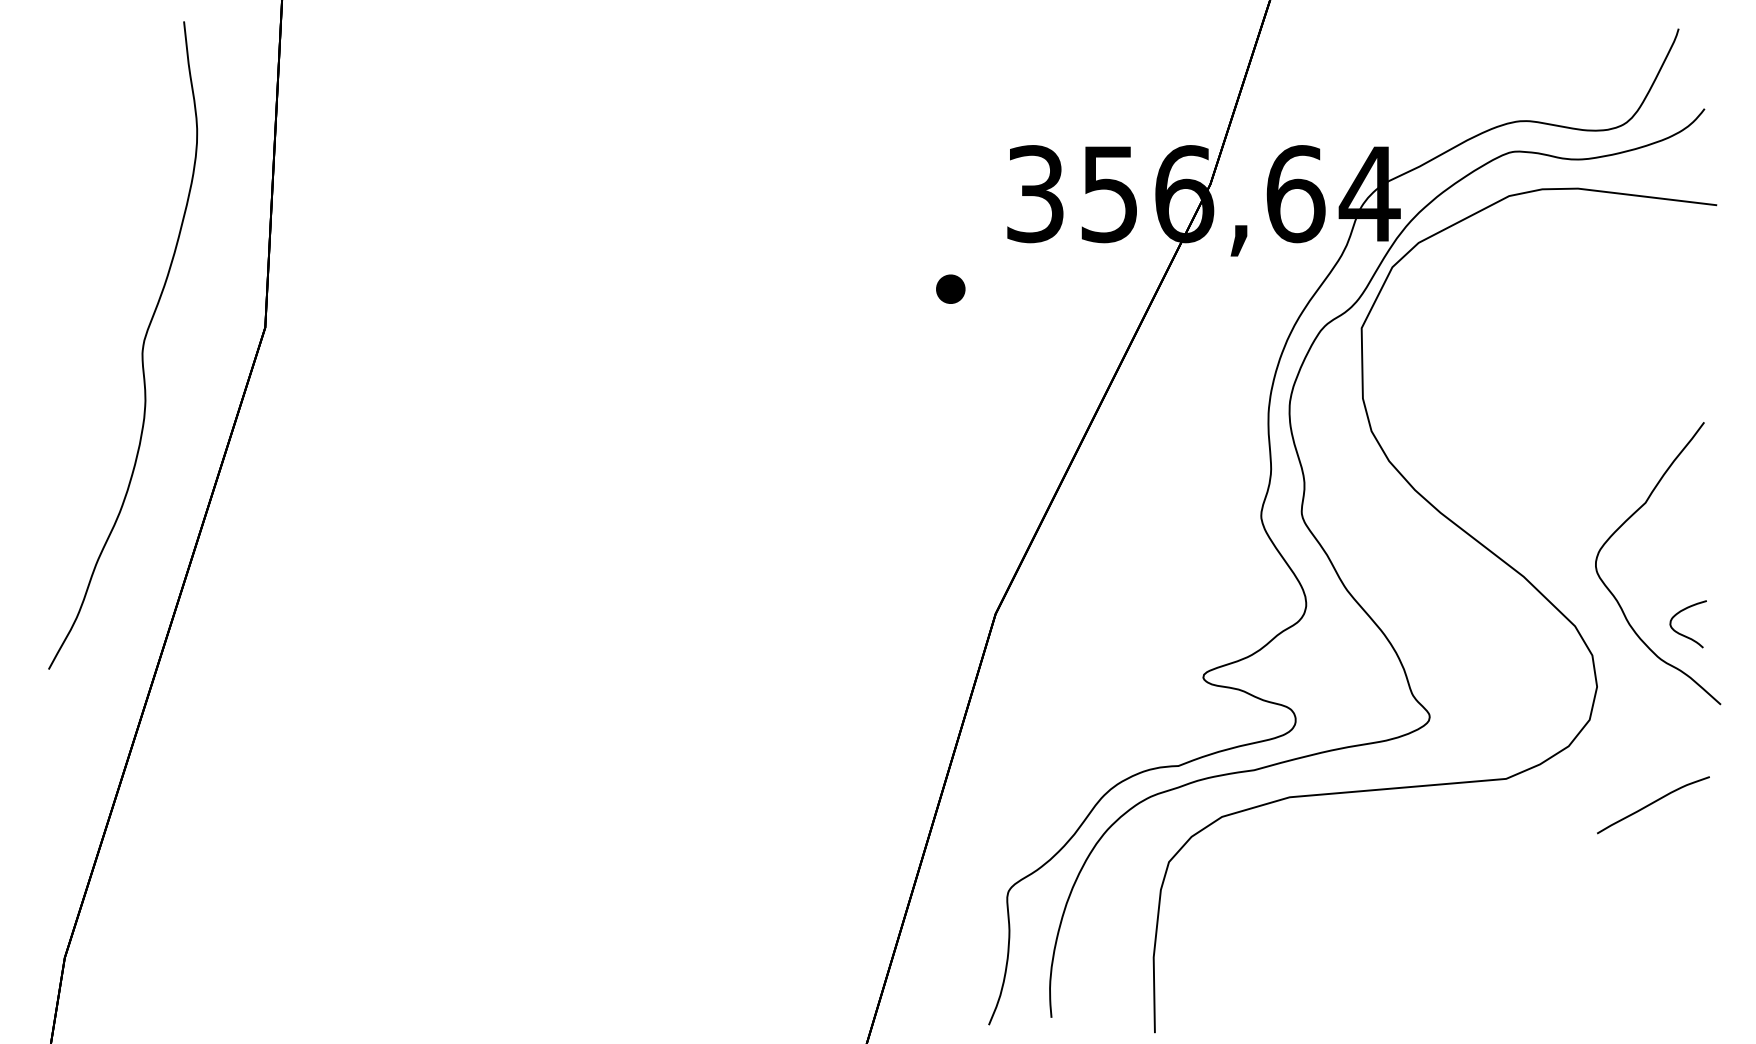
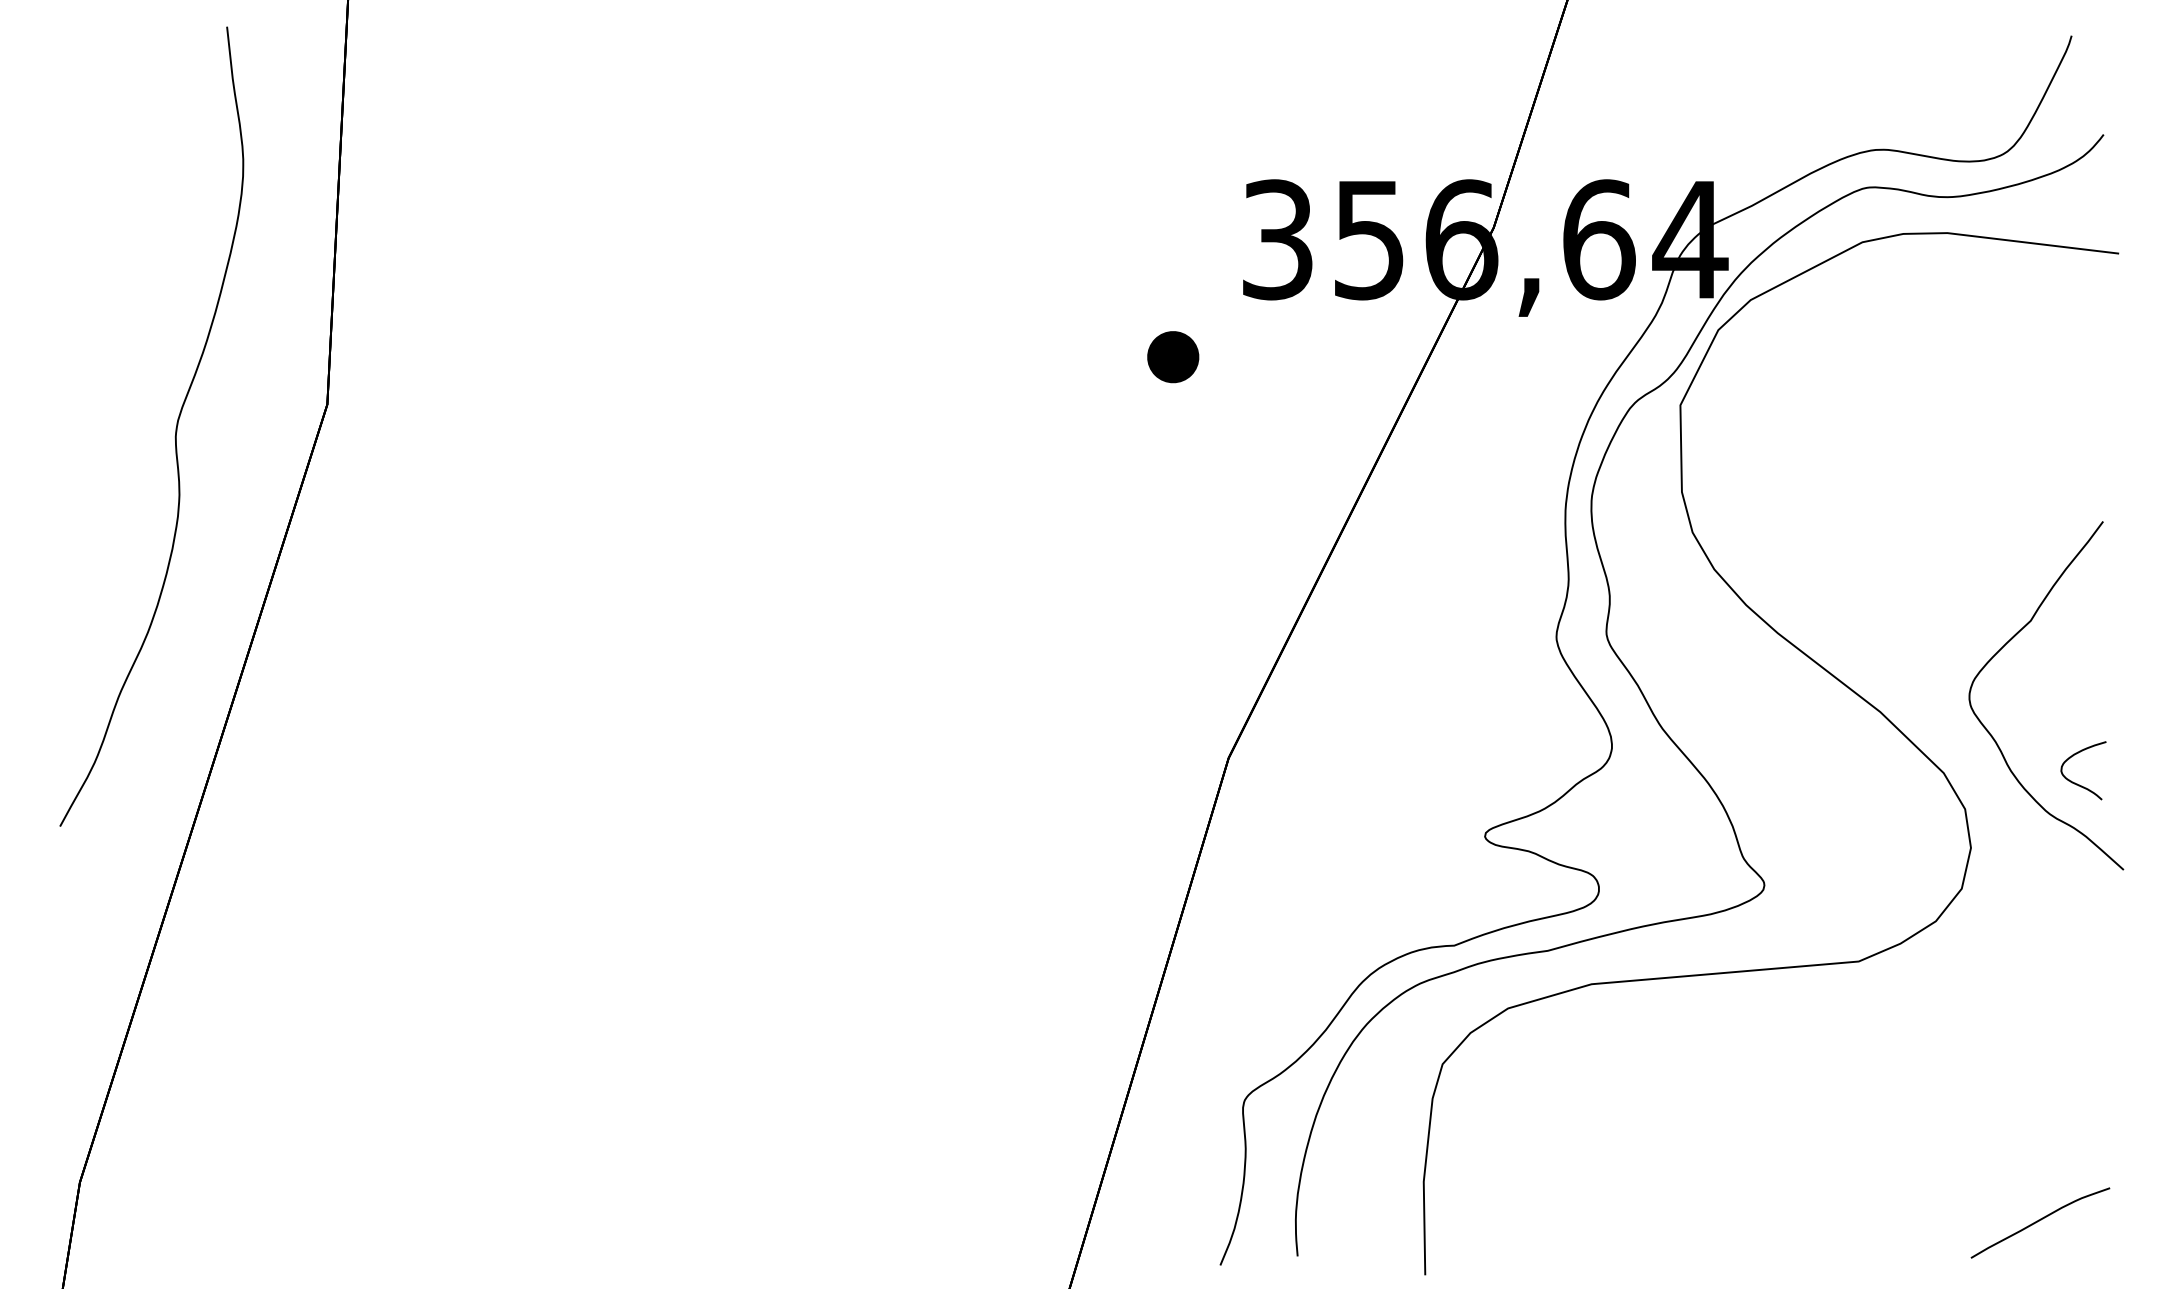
part: (950, 289) -> (1173, 357), size x1.43
curve: (1652, 803) -> (2039, 1221), moved

